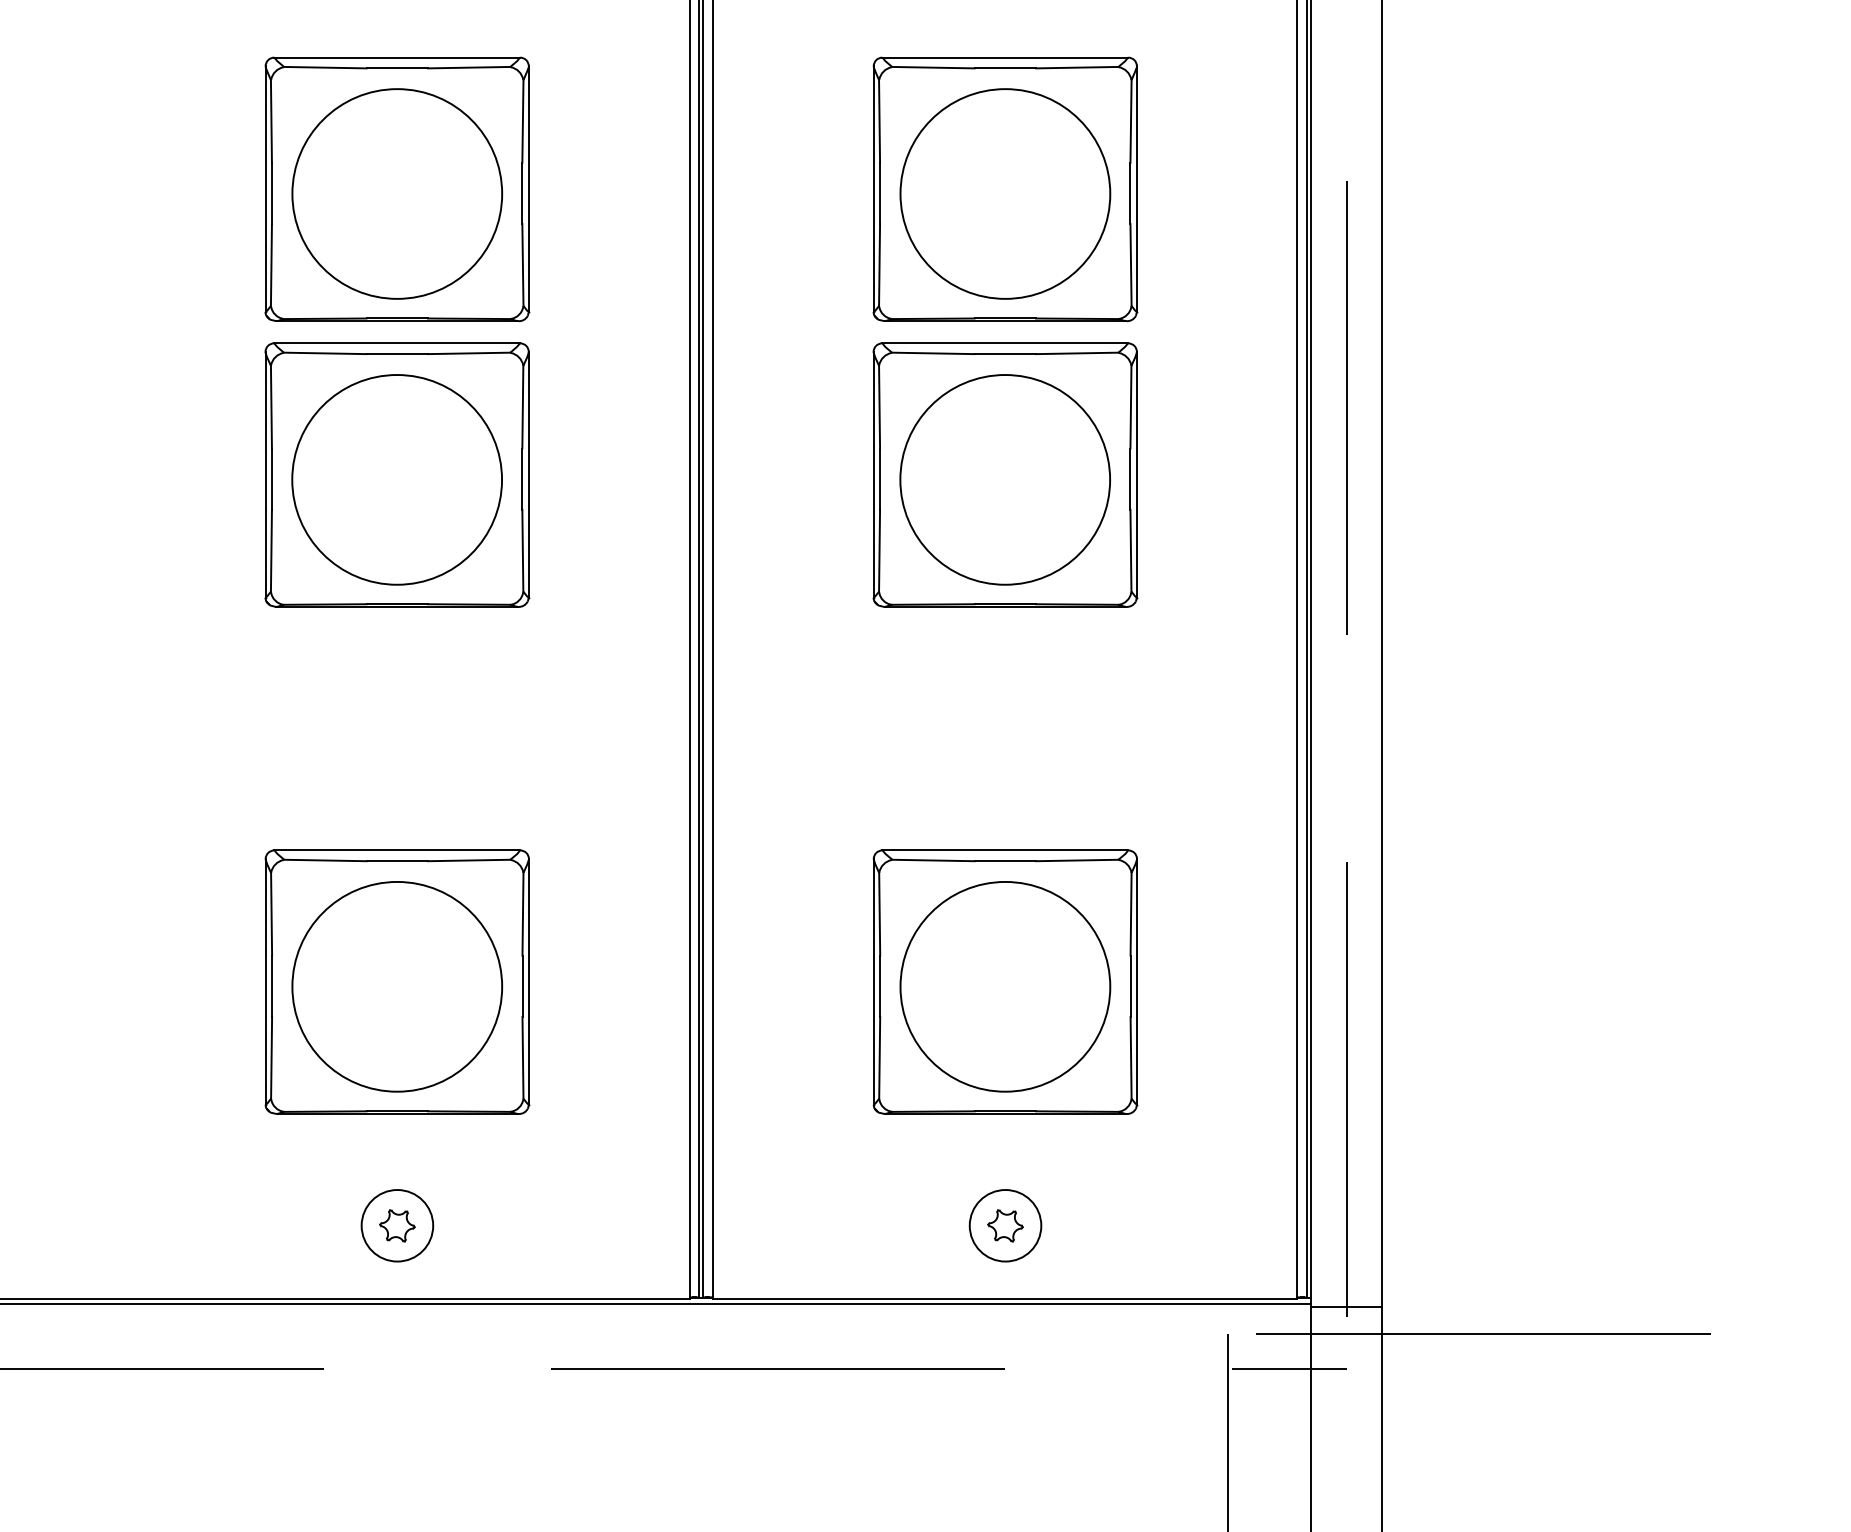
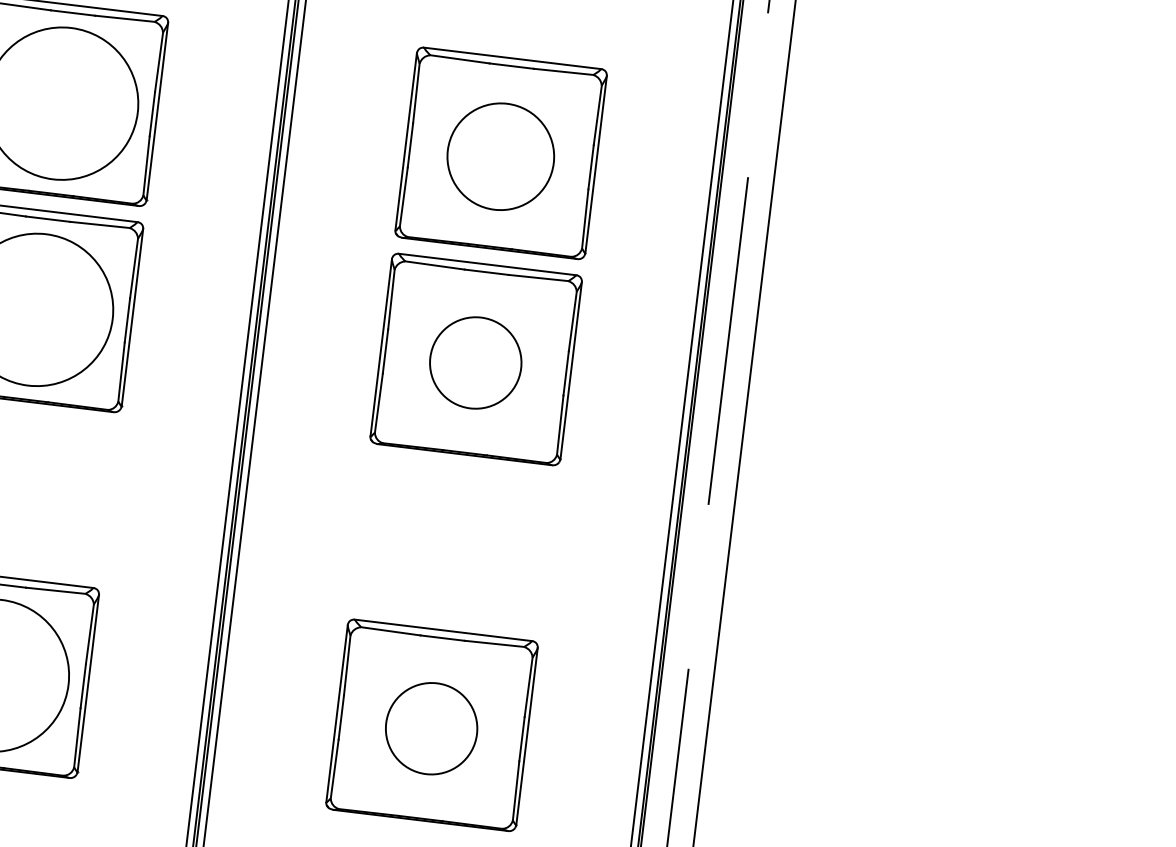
circle: (1005, 193) -> (500, 156), size x0.7
circle: (1005, 479) -> (475, 362), size x0.6
circle: (1005, 986) -> (431, 728), size x0.6

